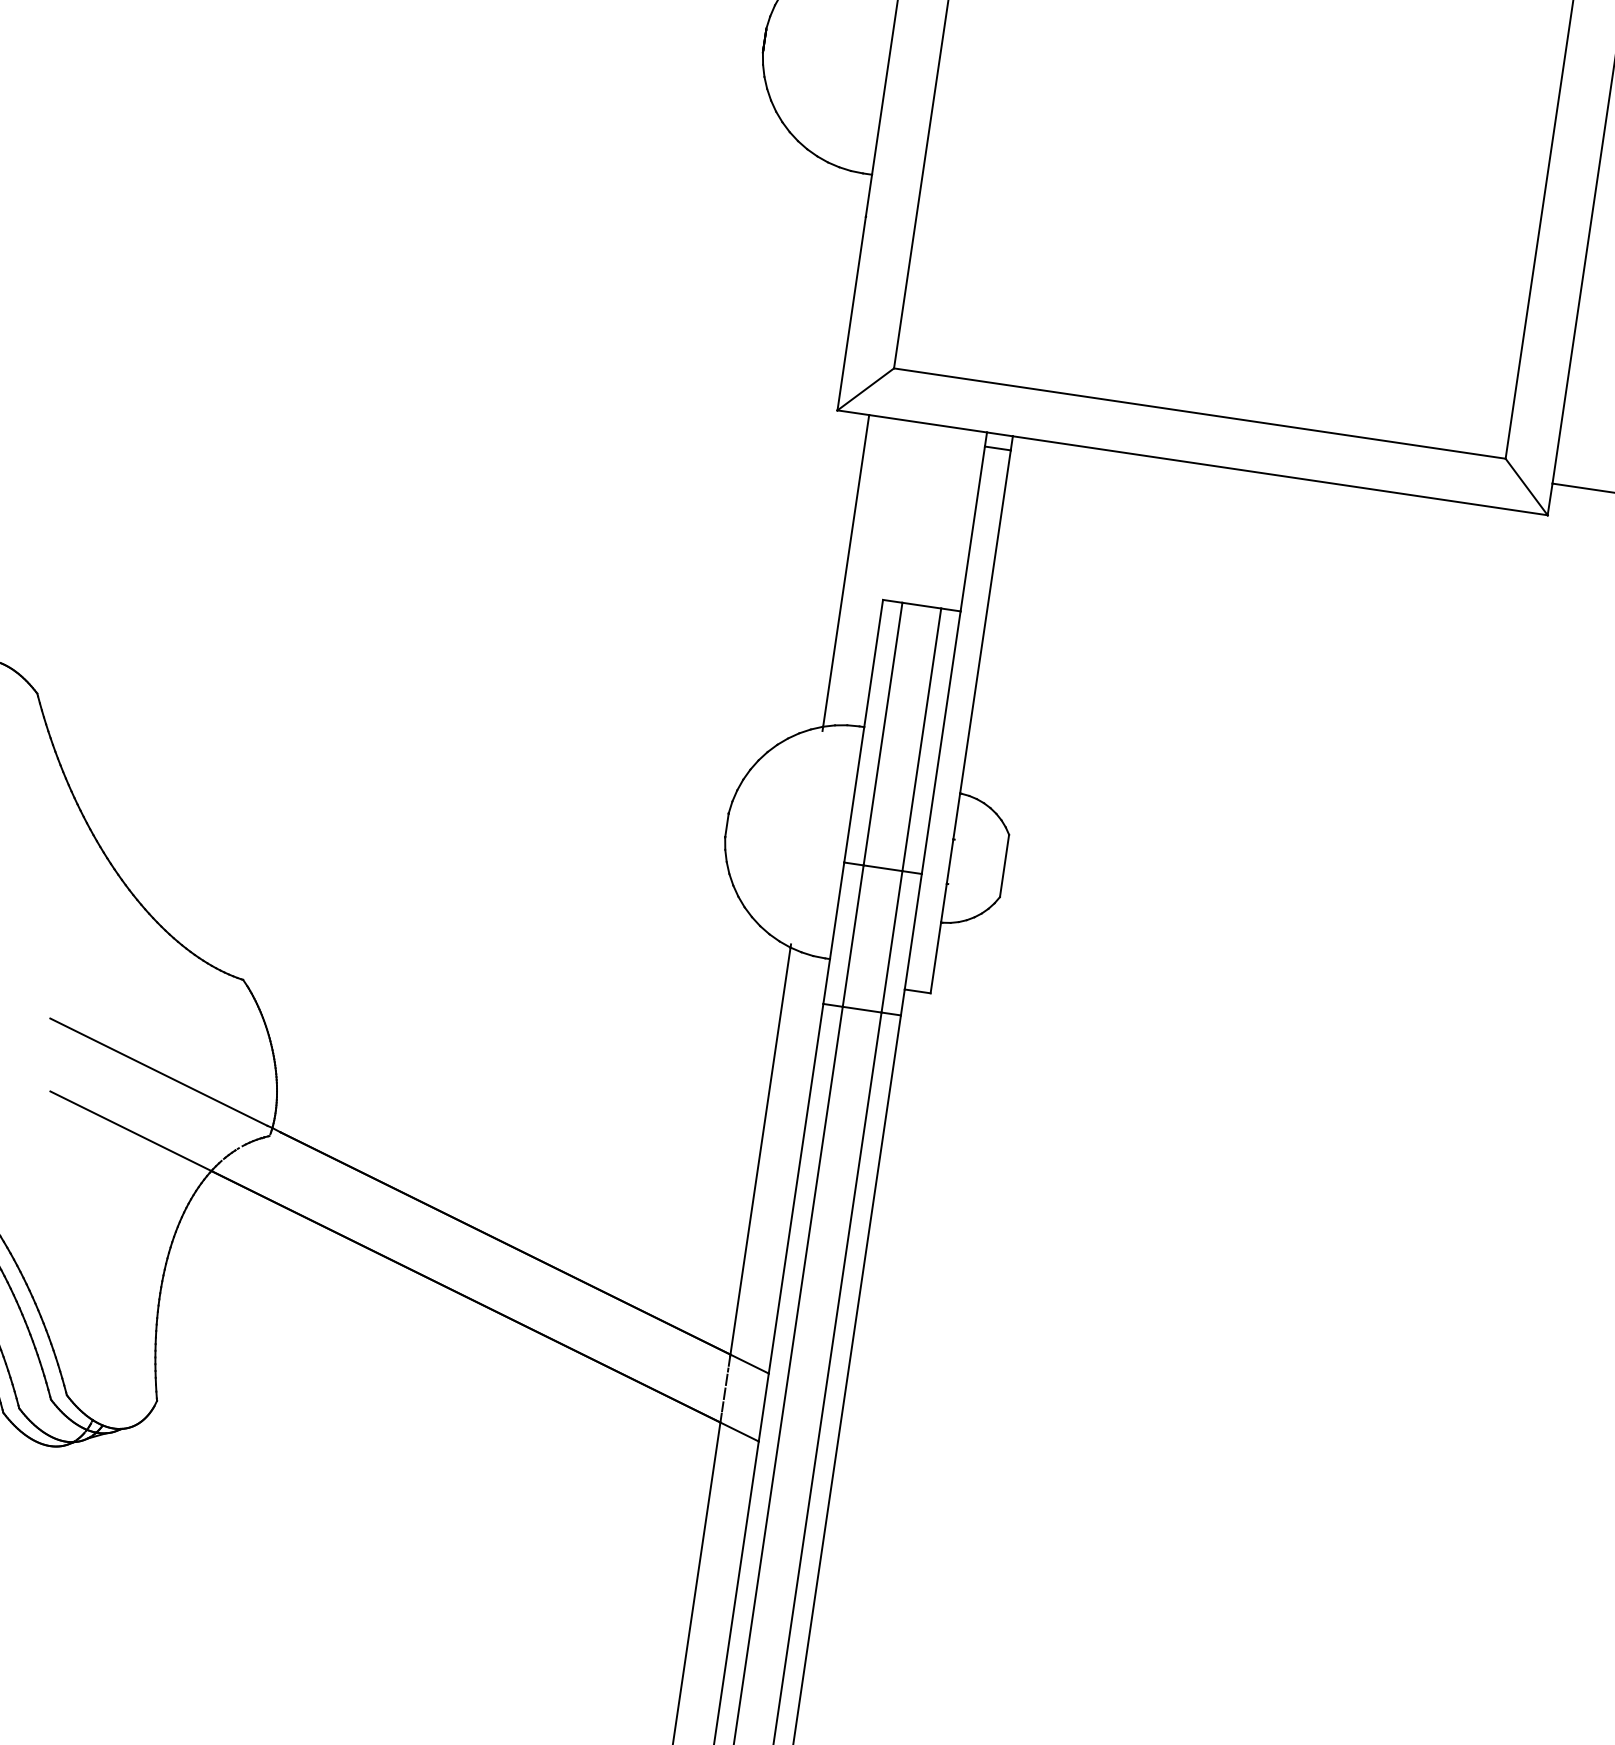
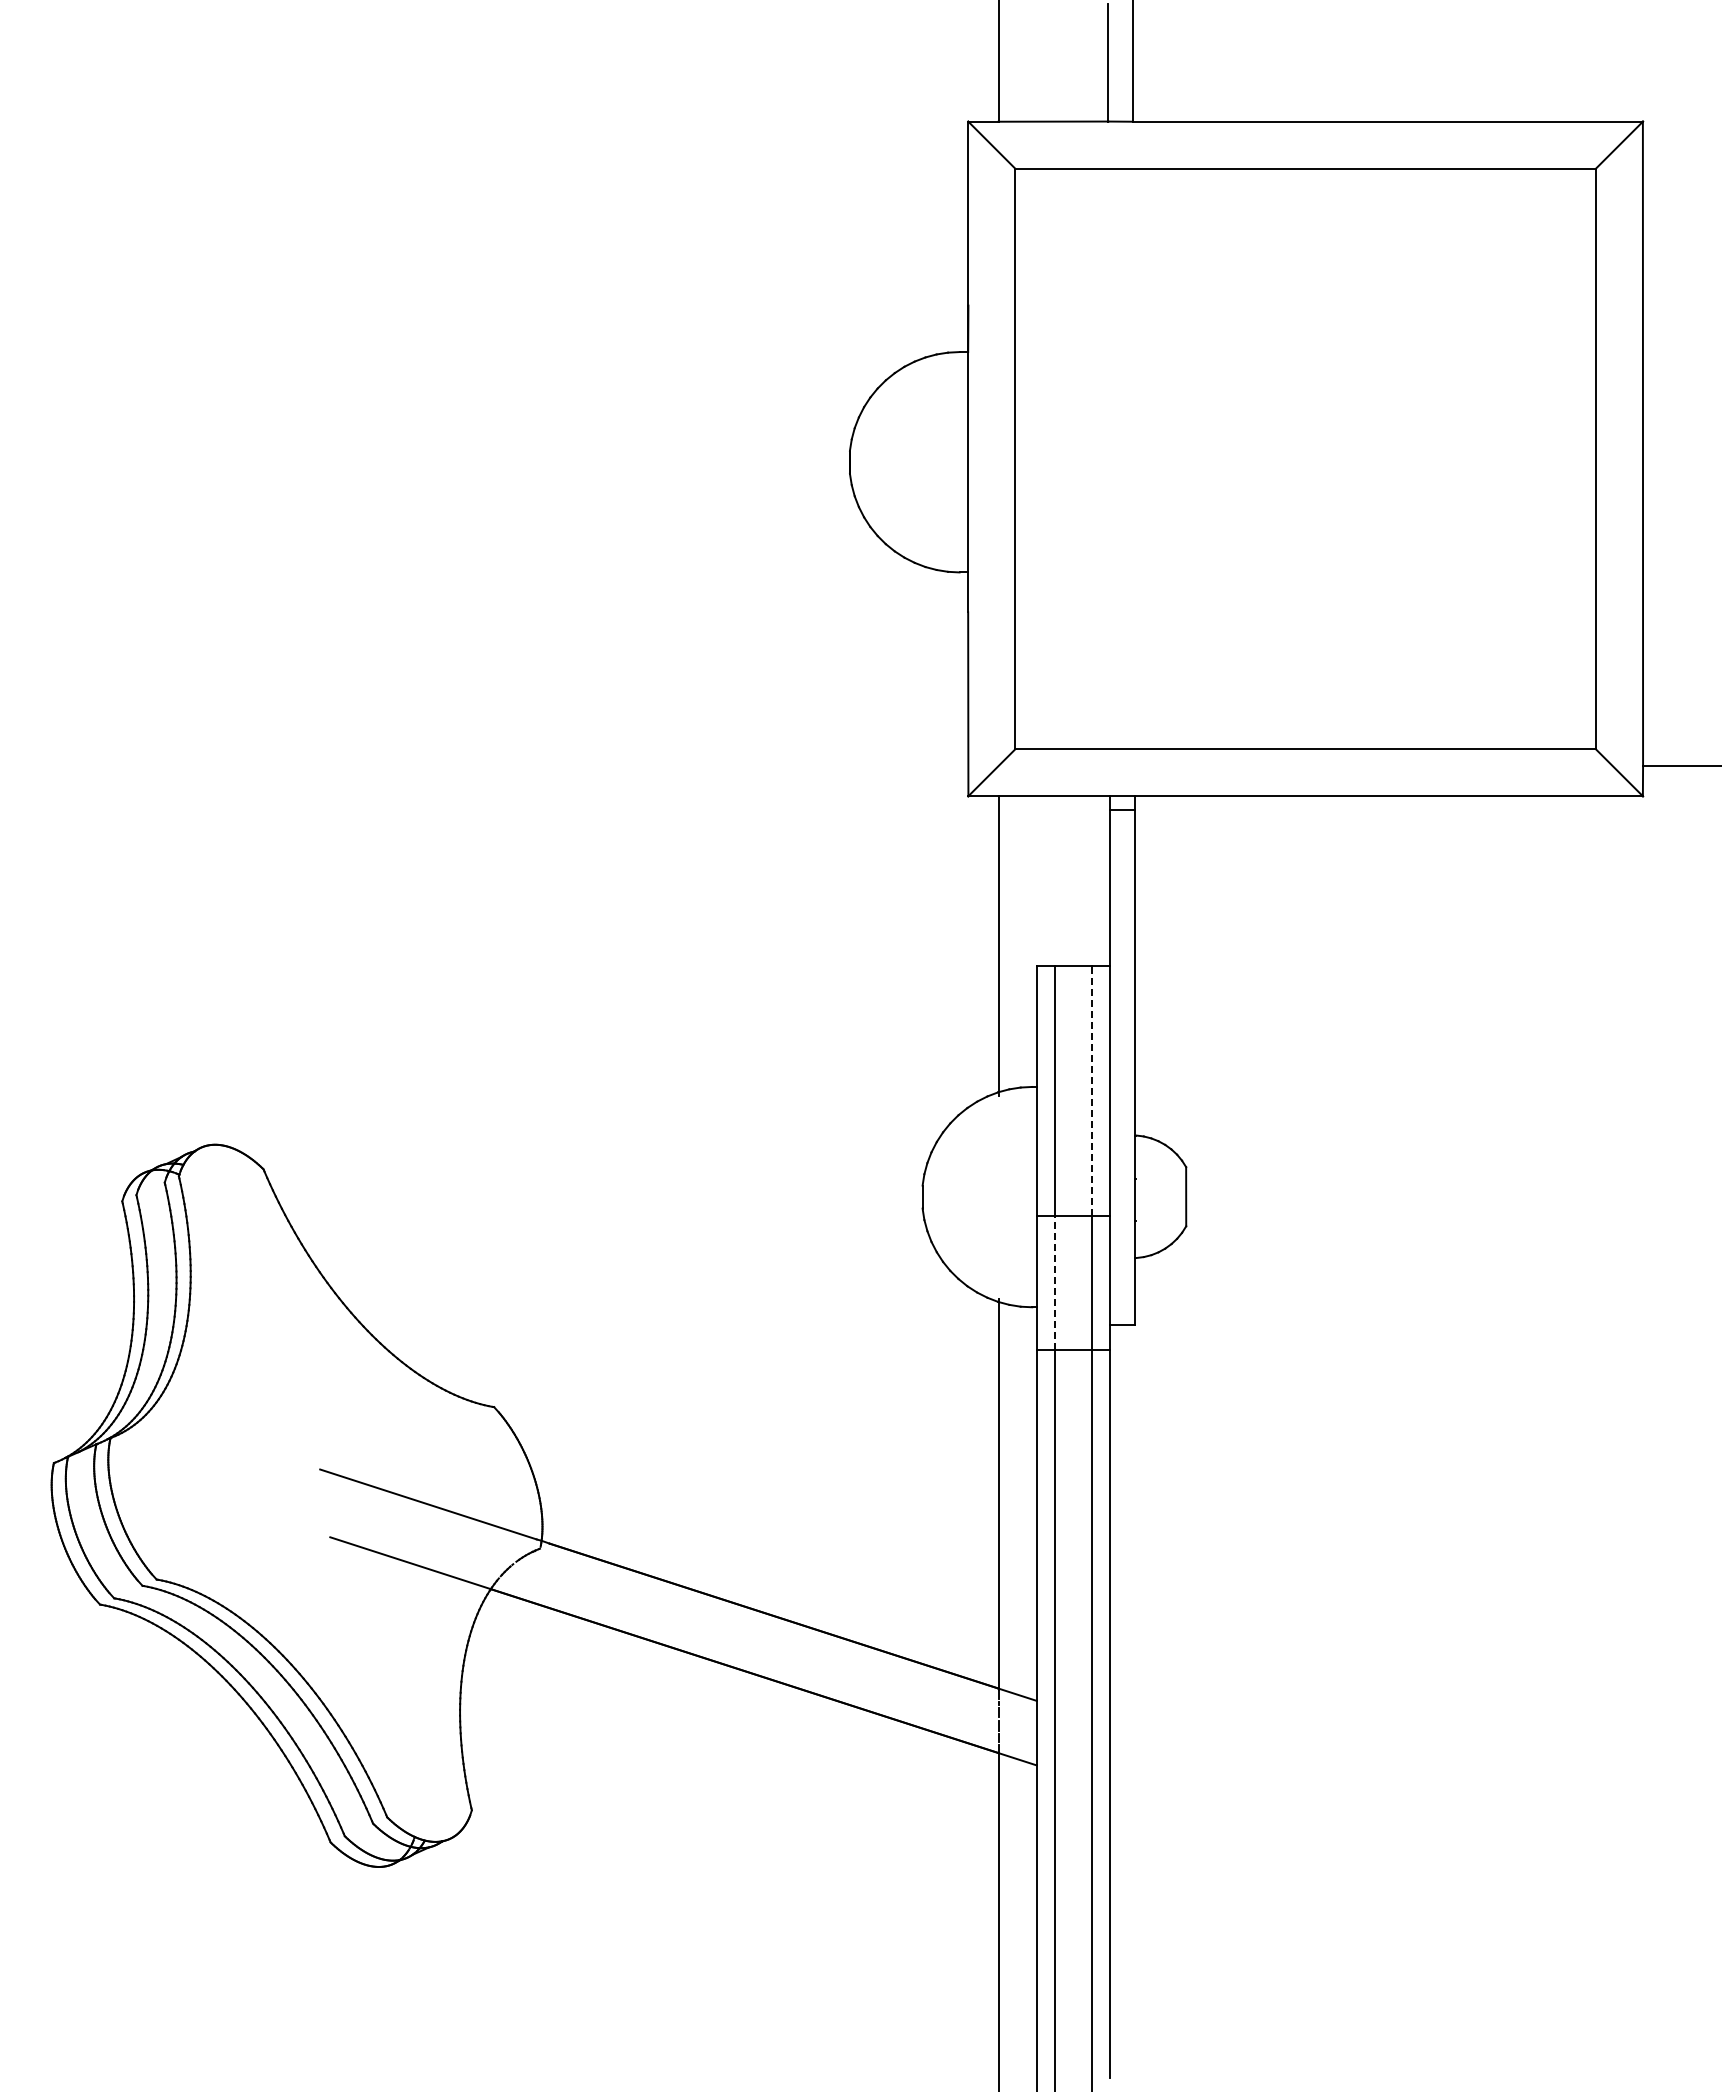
line: (921, 739) -> (1091, 1090), solid -> dashed
line: (853, 935) -> (1055, 1282), solid -> dashed

